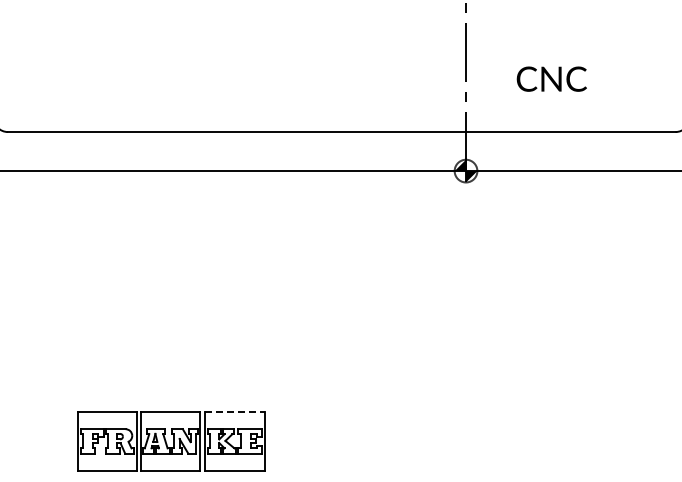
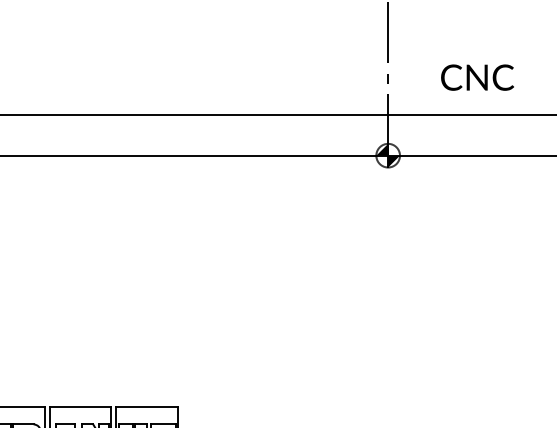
text: (551, 78) -> (477, 76), moved
line: (234, 412) -> (147, 407), dashed -> solid

